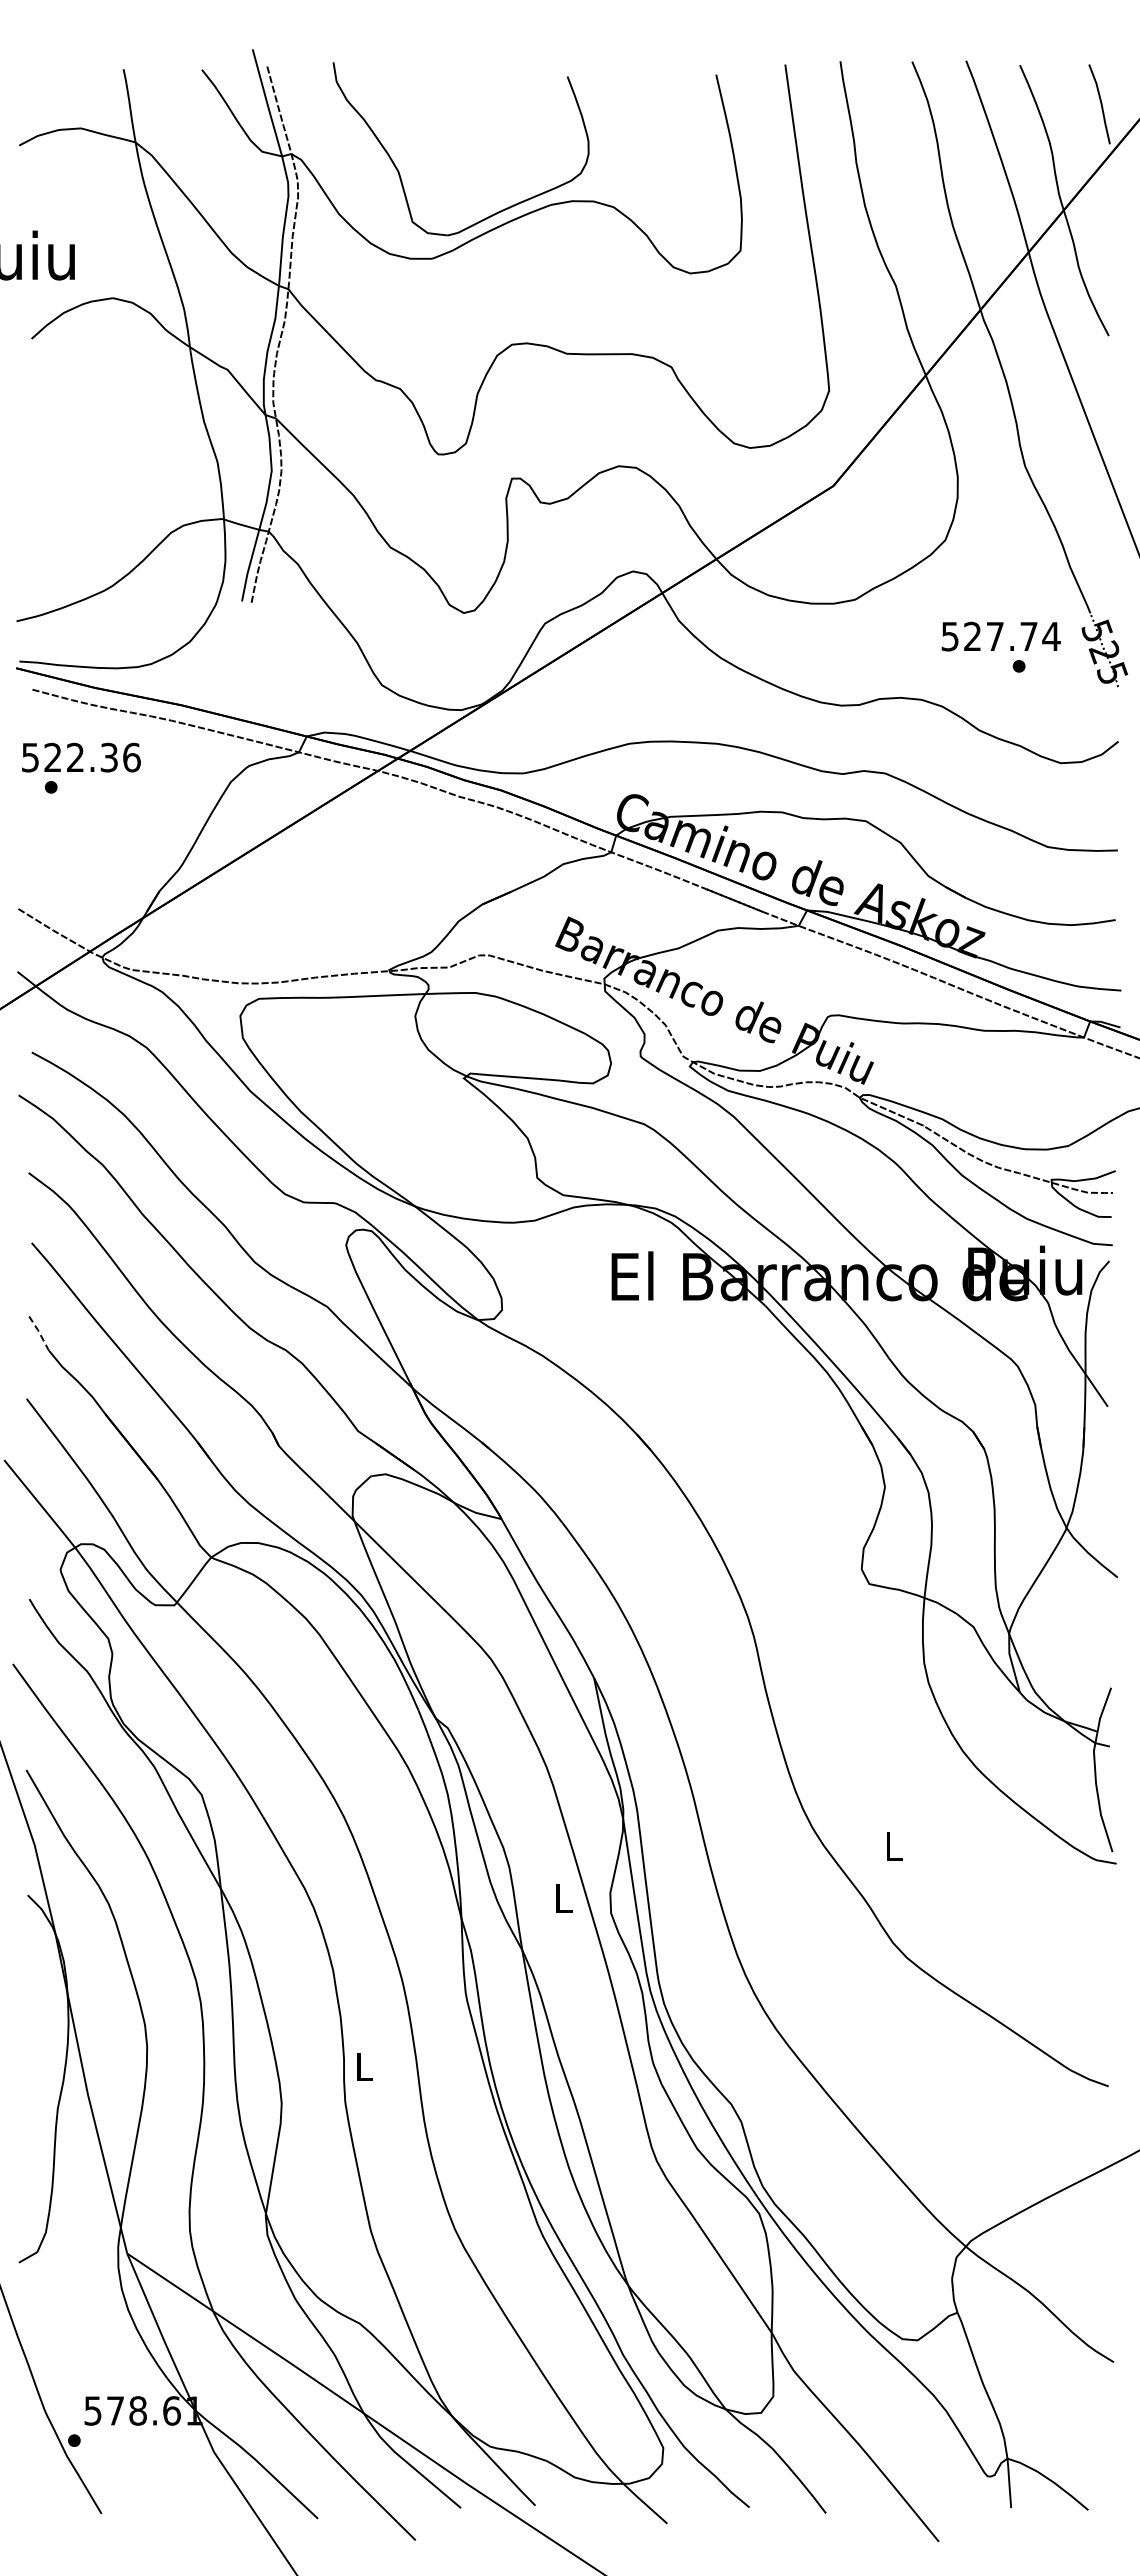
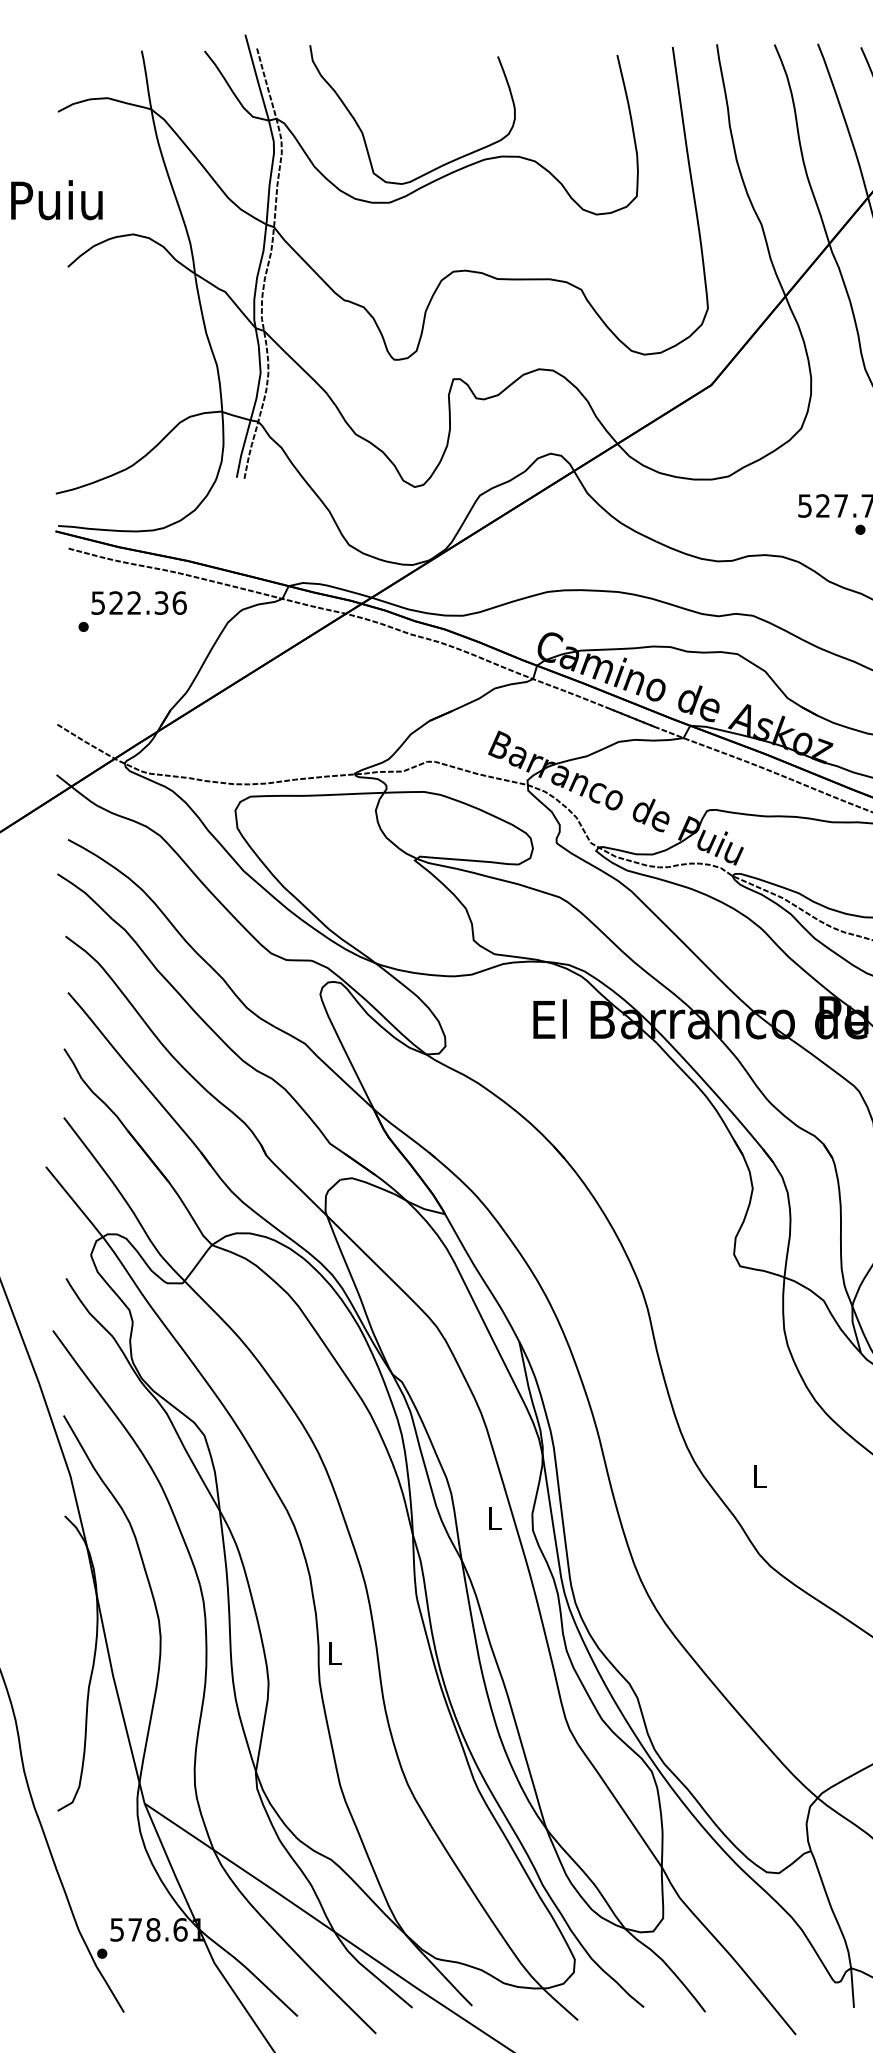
text: (81, 757) -> (139, 602), moved
line: (38, 1331) -> (73, 1063), dashed -> solid

